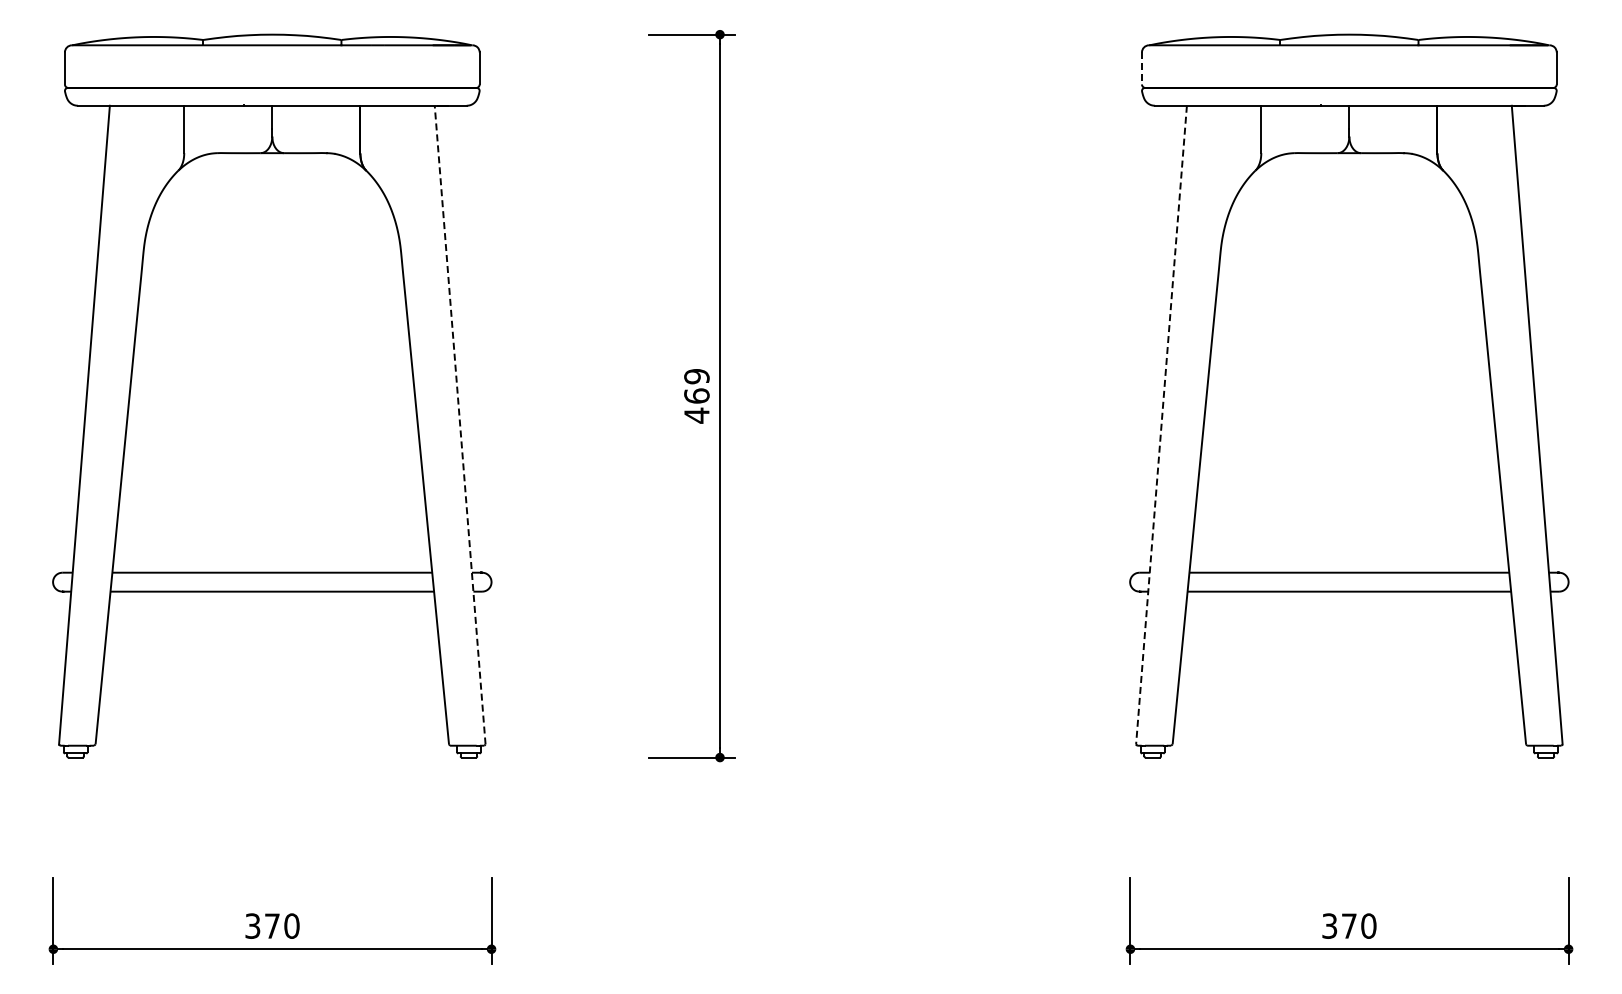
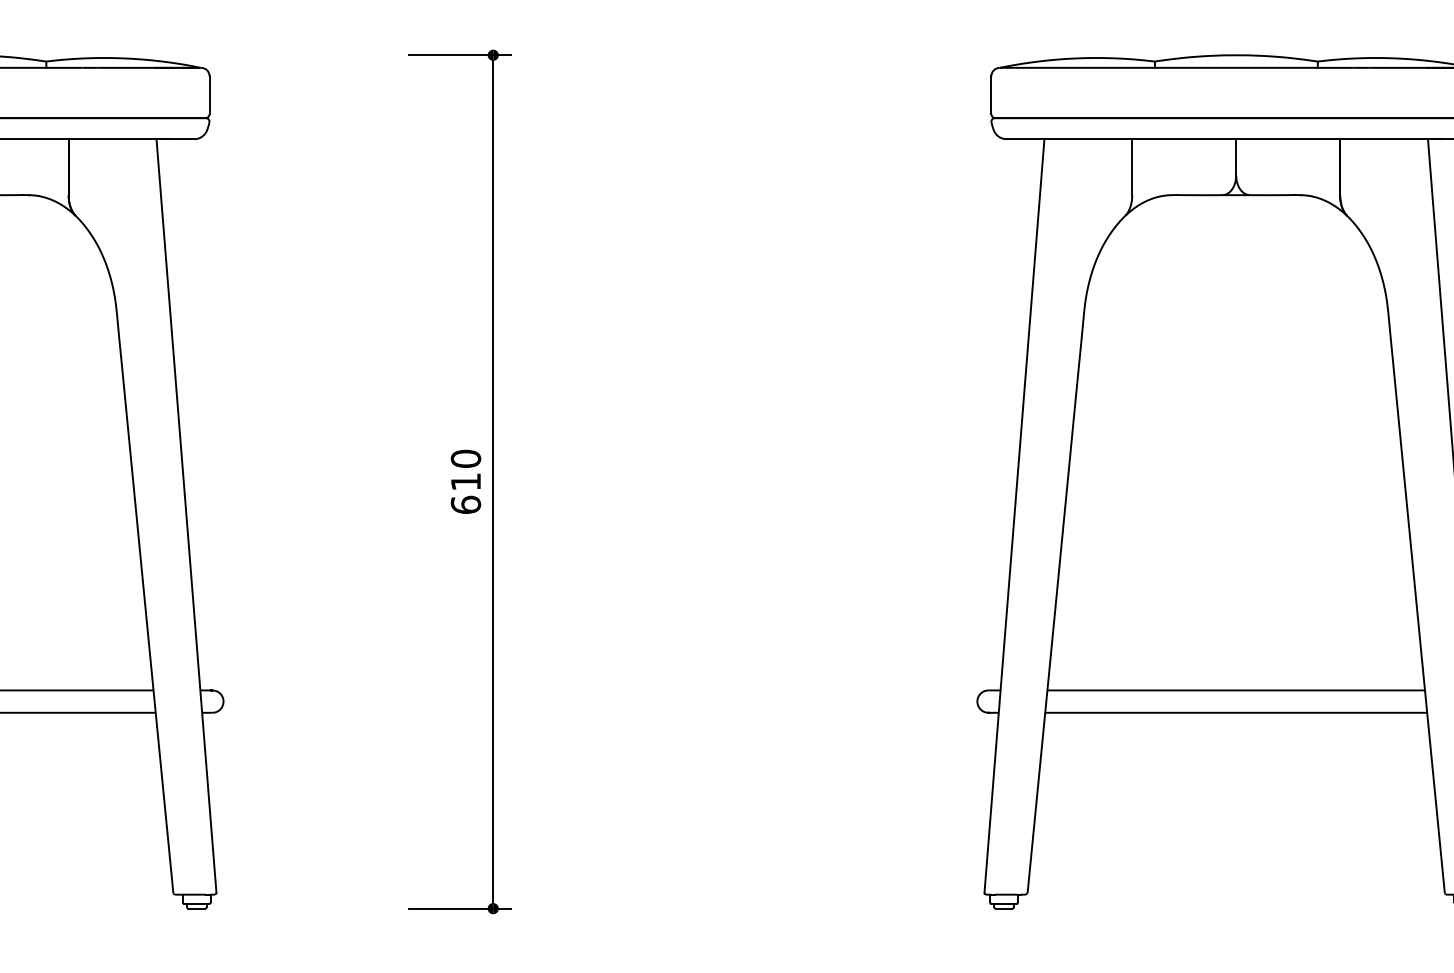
line: (1141, 68) -> (990, 95), dashed -> solid
text: (696, 395) -> (465, 481), 469 -> 610
line: (460, 424) -> (186, 515), dashed -> solid
line: (1161, 425) -> (1014, 516), dashed -> solid

